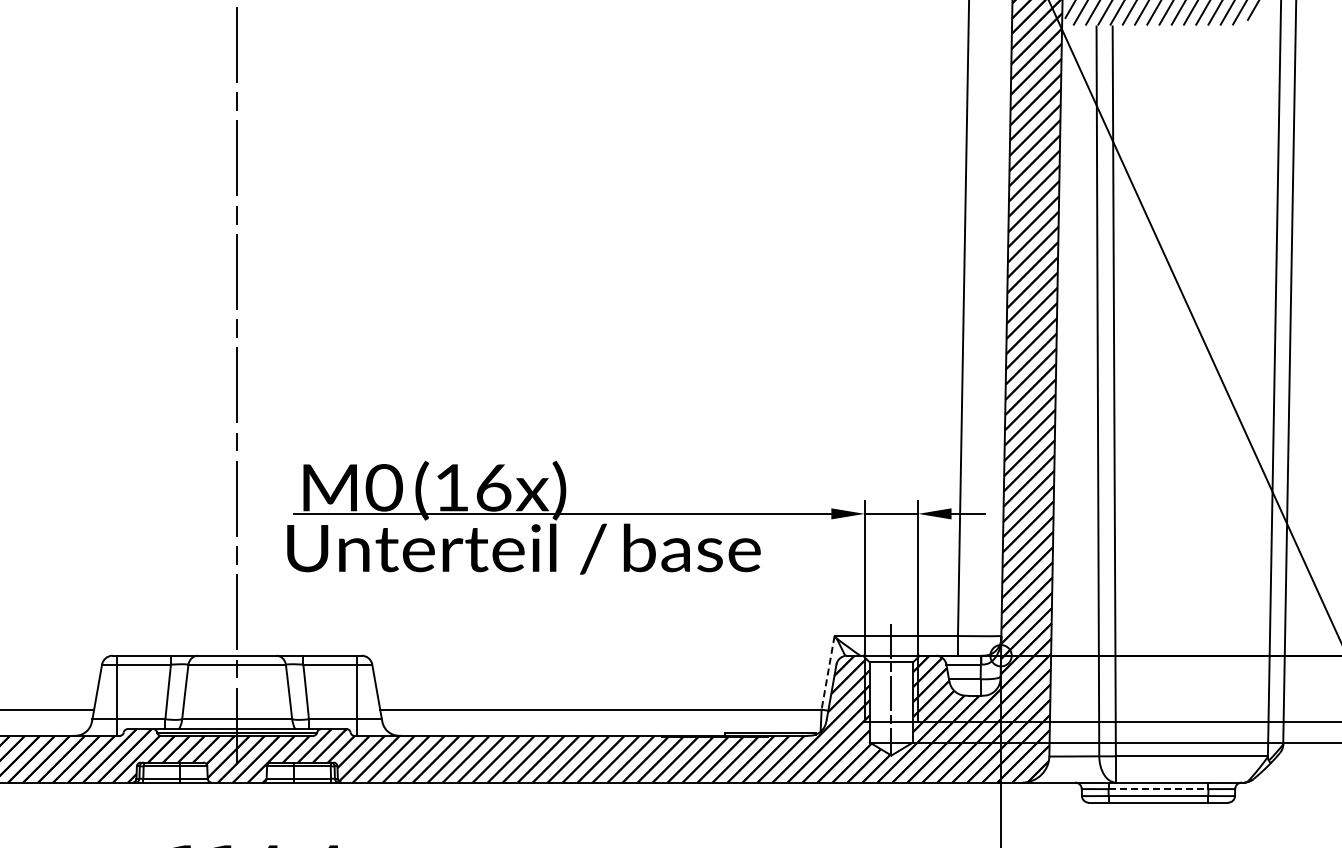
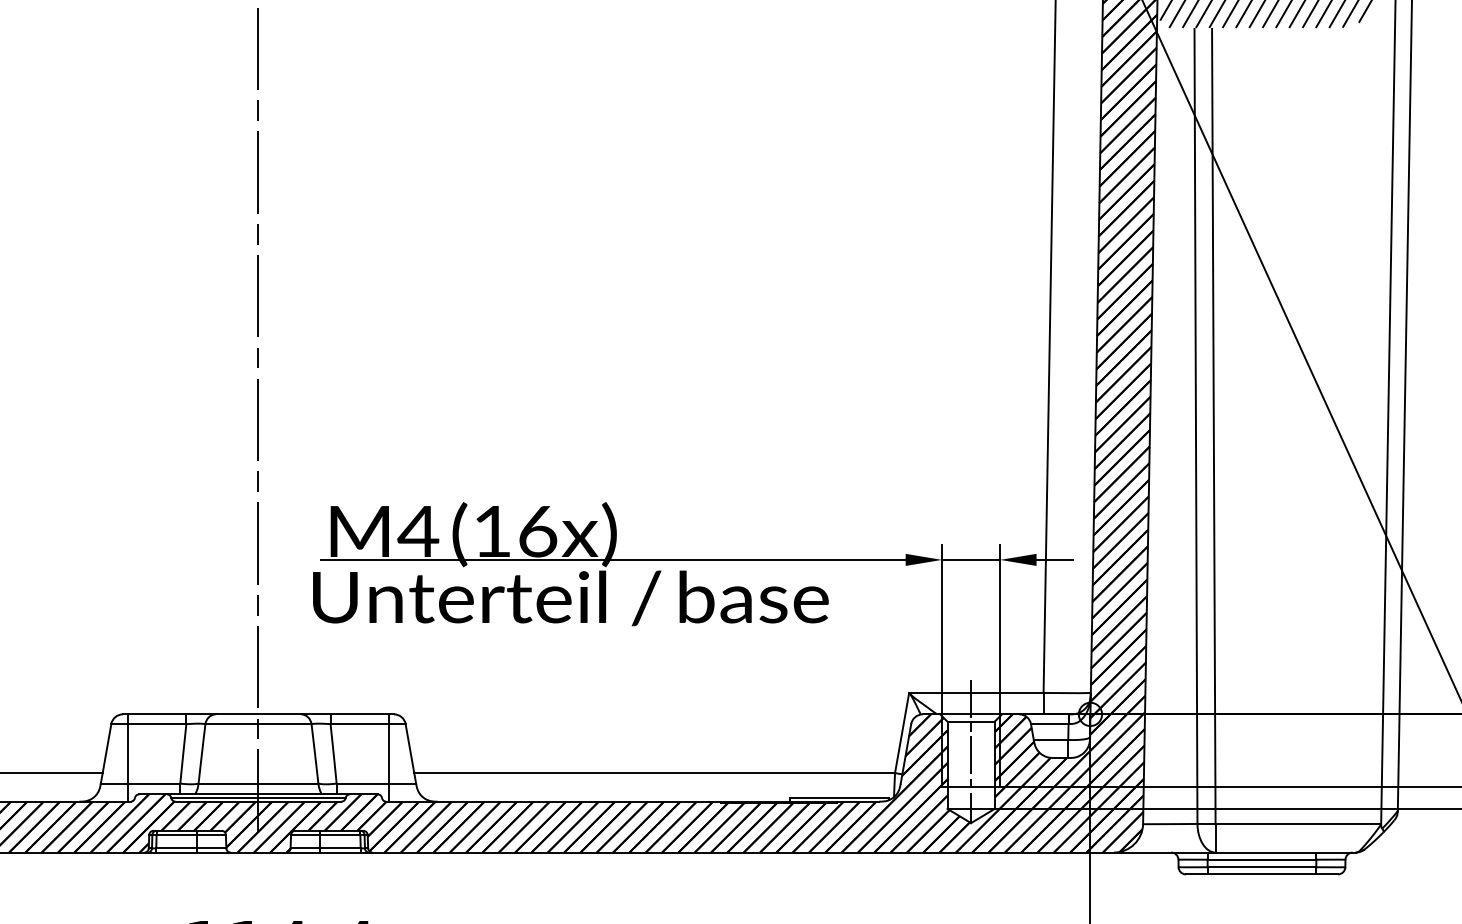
text: (383, 487) -> (417, 531), M0 -> M4
line: (828, 673) -> (902, 733), dashed -> solid
line: (1158, 789) -> (1261, 860), dashed -> solid

